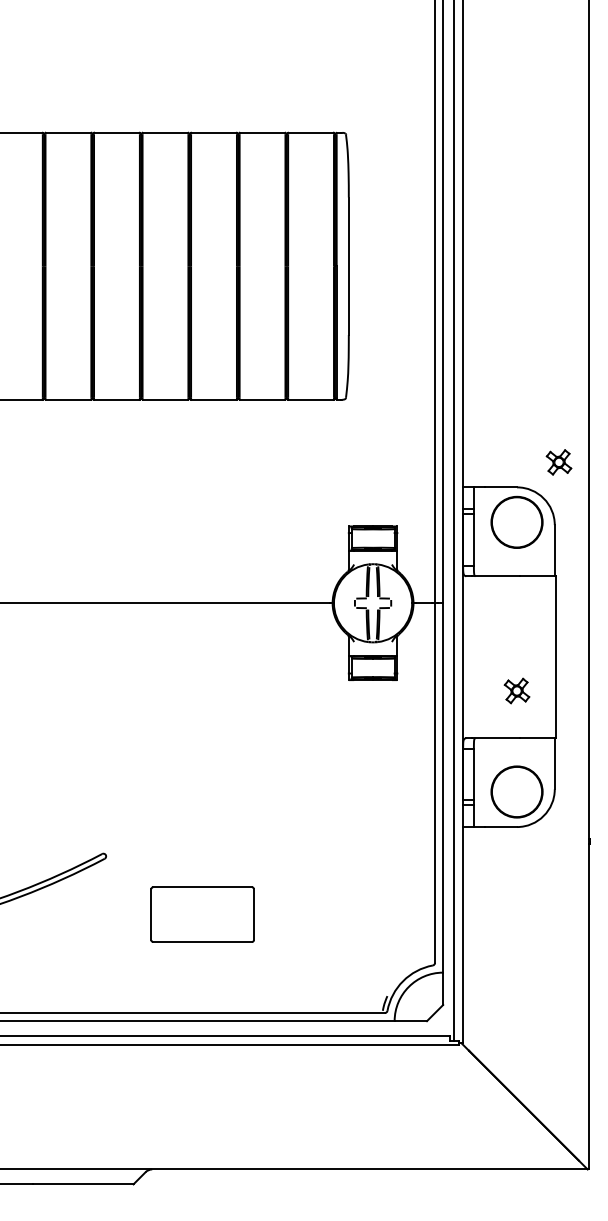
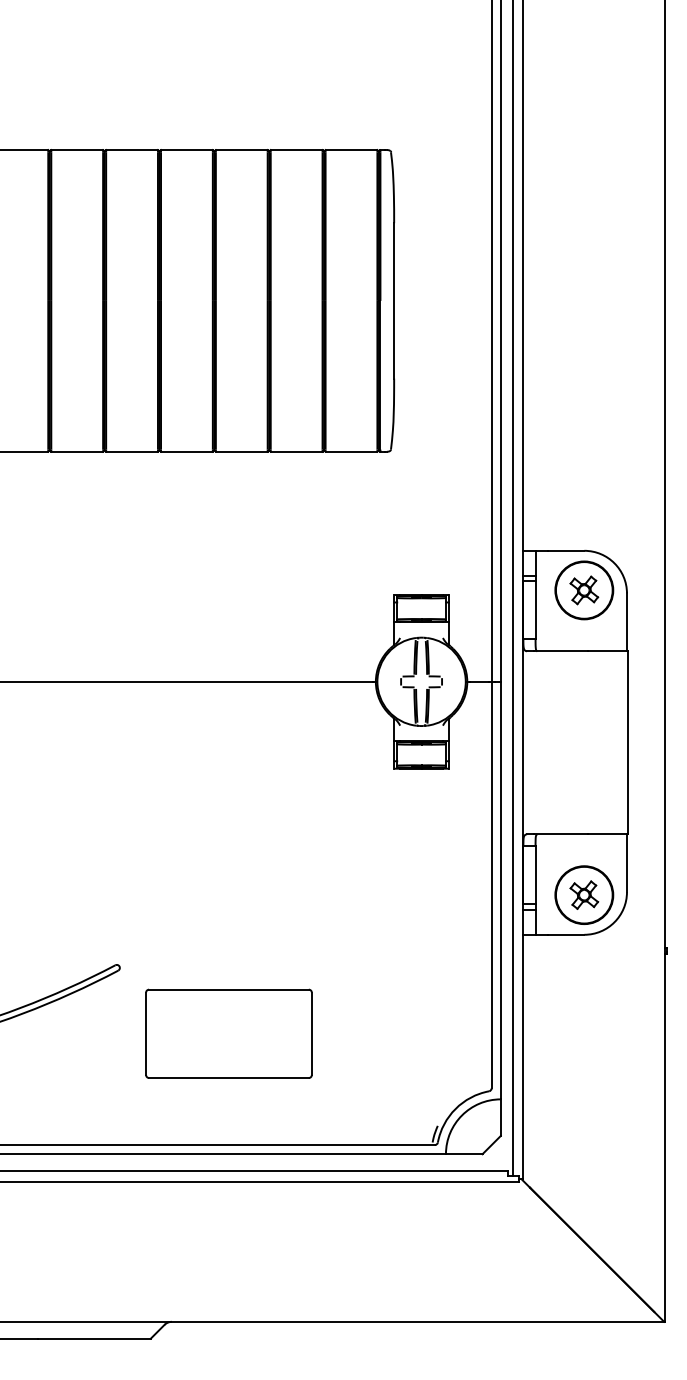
part: (558, 462) -> (583, 590), moved
part: (516, 690) -> (583, 894), moved
part: (202, 914) -> (228, 1033), size x1.43

